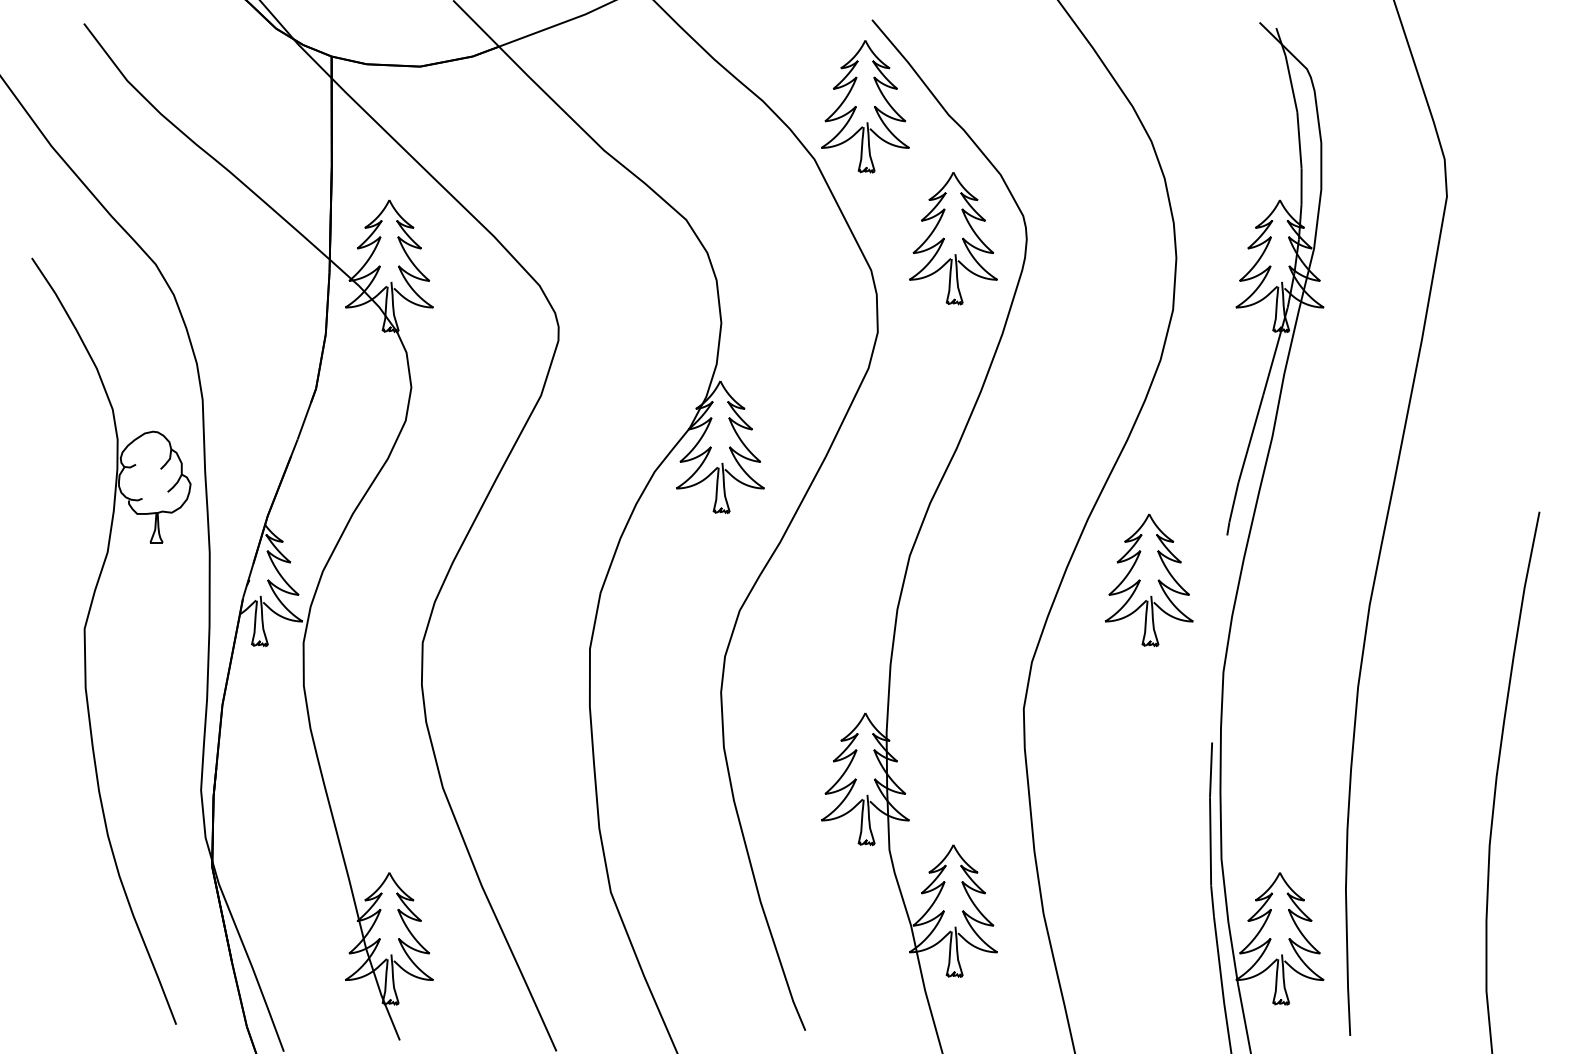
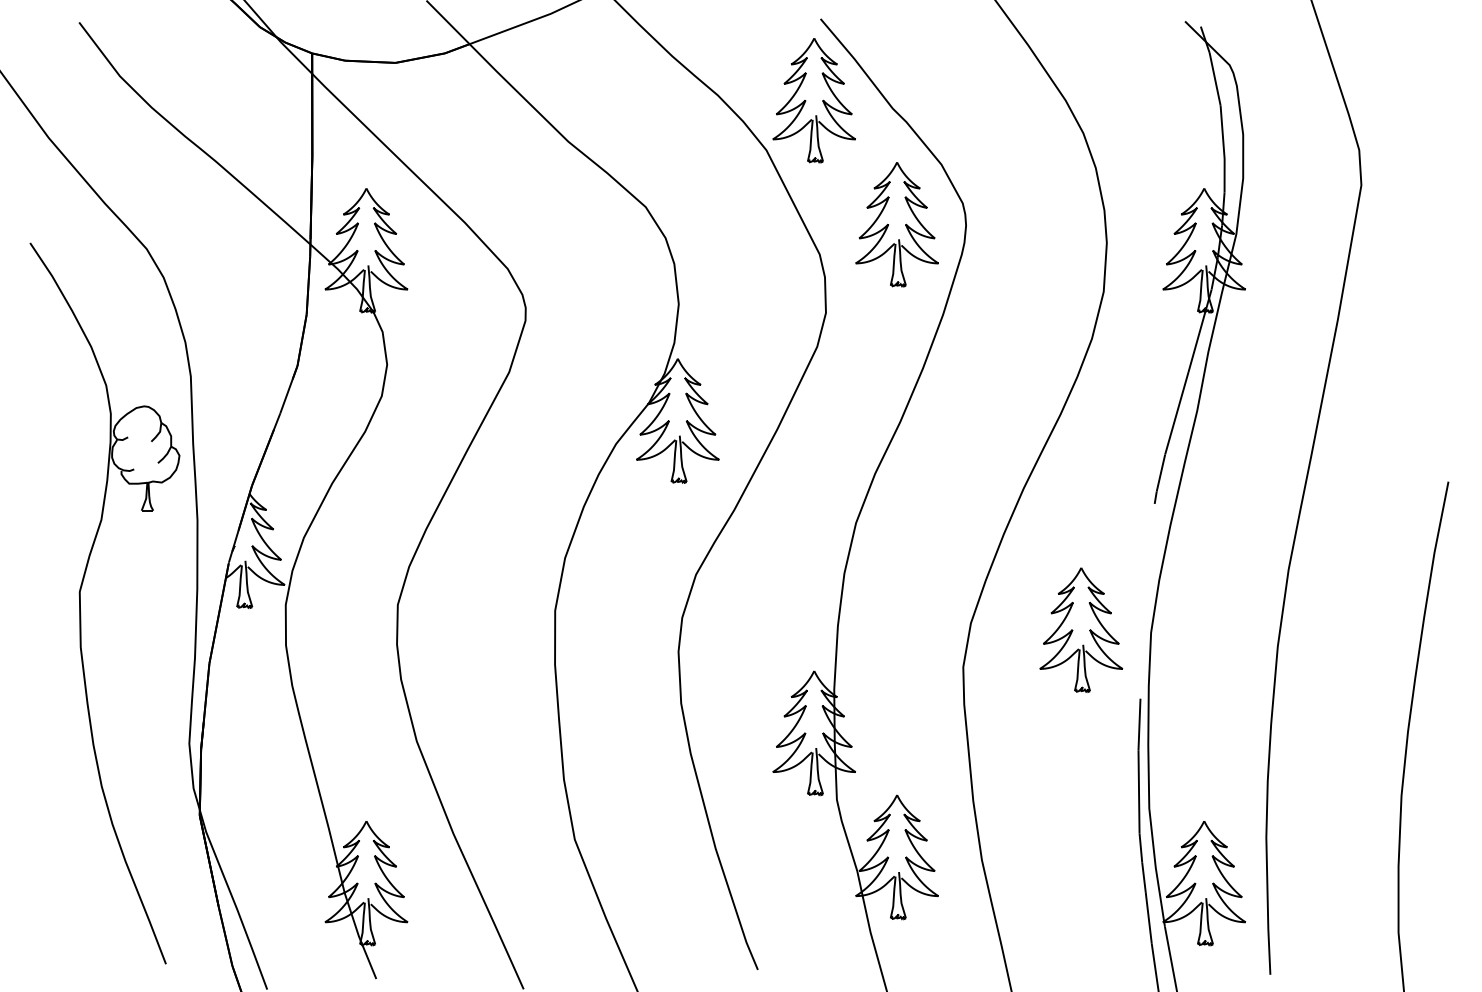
part: (1149, 579) -> (1081, 629), moved

